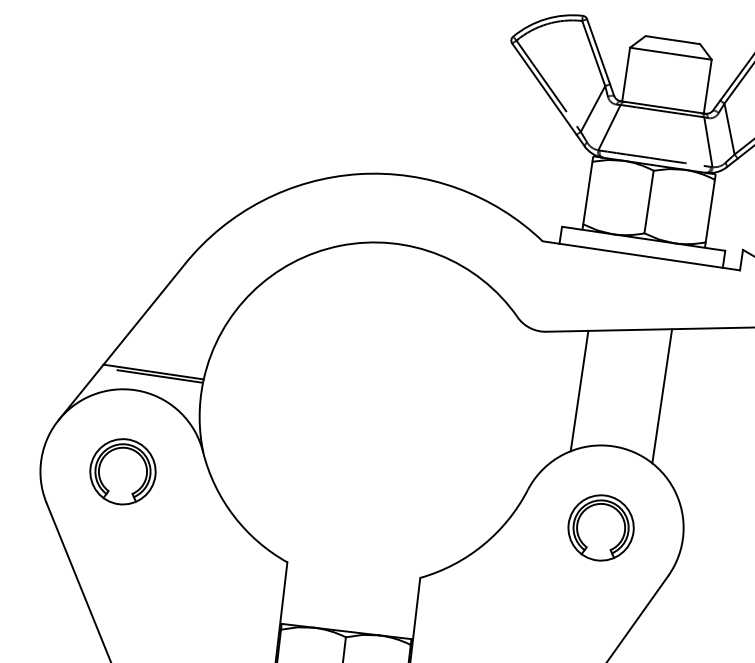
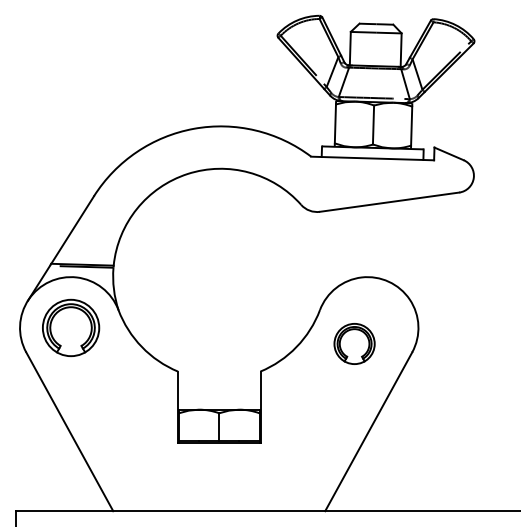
line: (579, 390) -> (344, 245), removed
line: (662, 395) -> (395, 242), removed
part: (122, 470) -> (70, 327), size x1.4
part: (601, 527) -> (354, 343), moved

